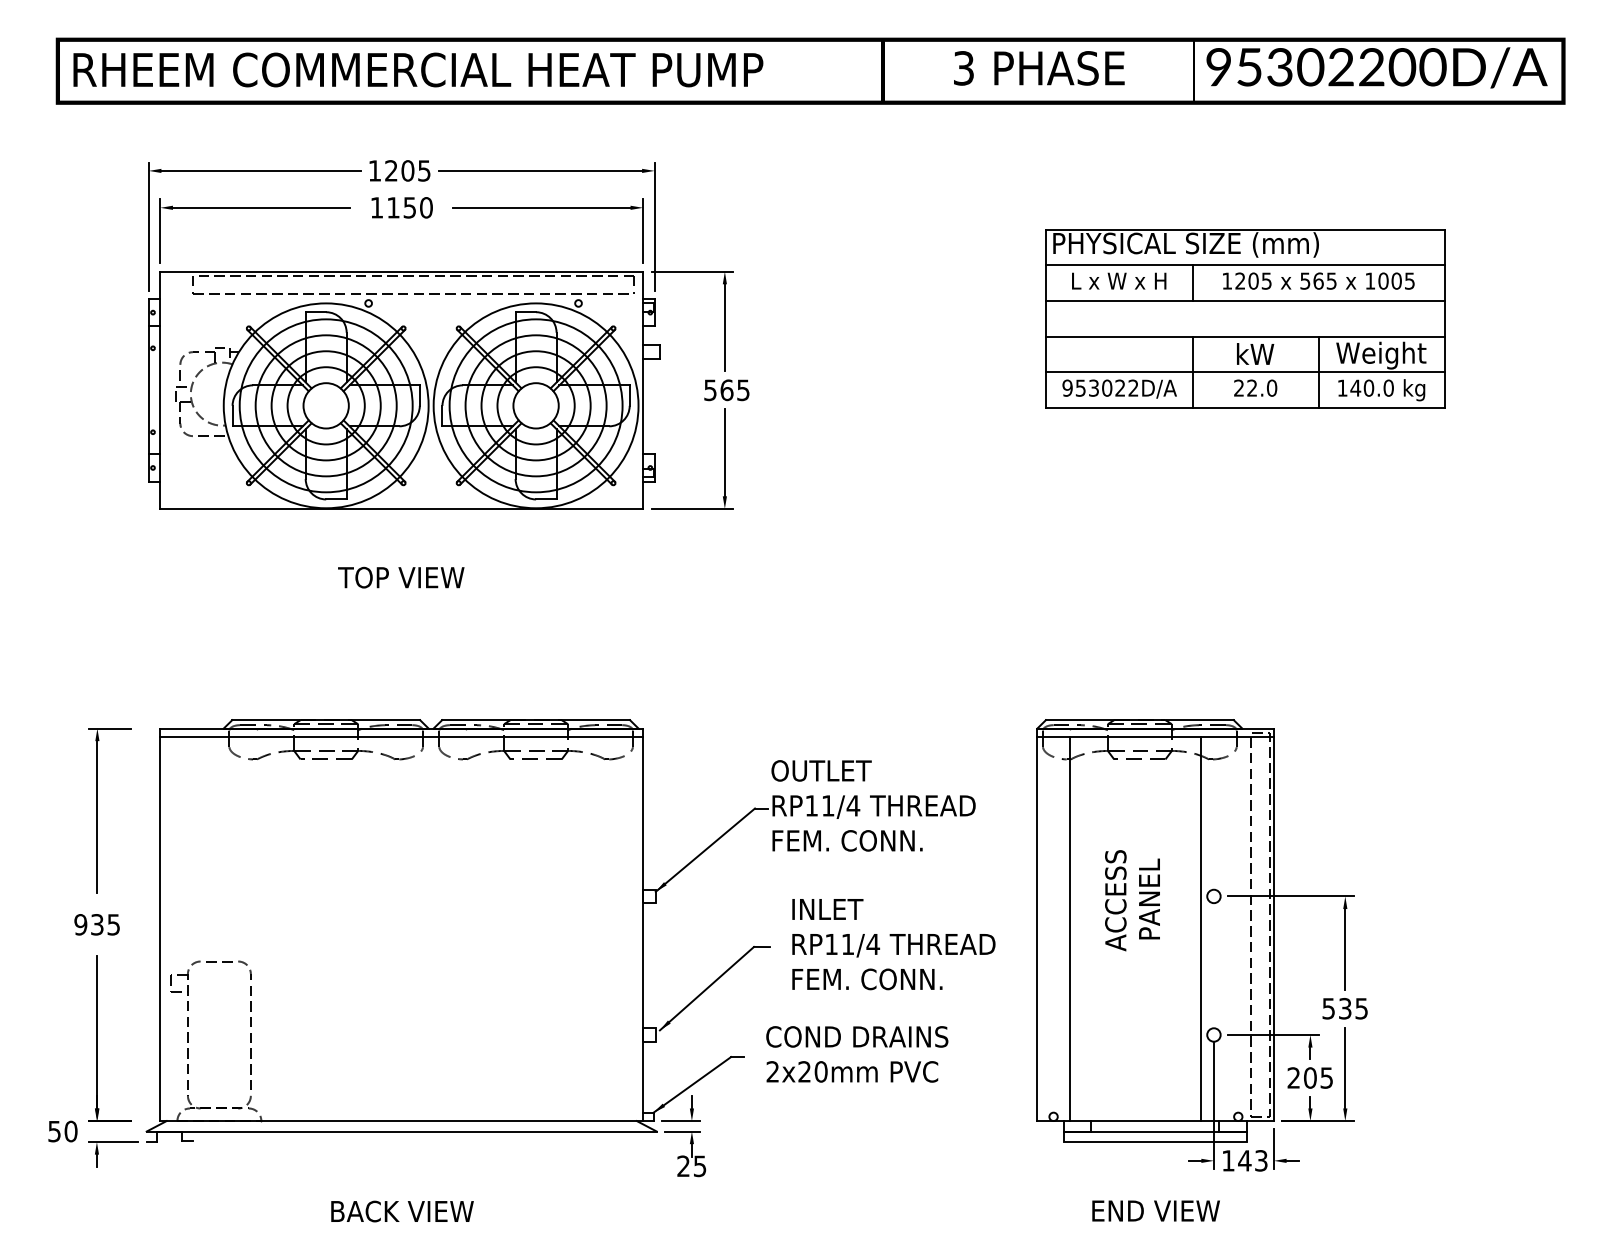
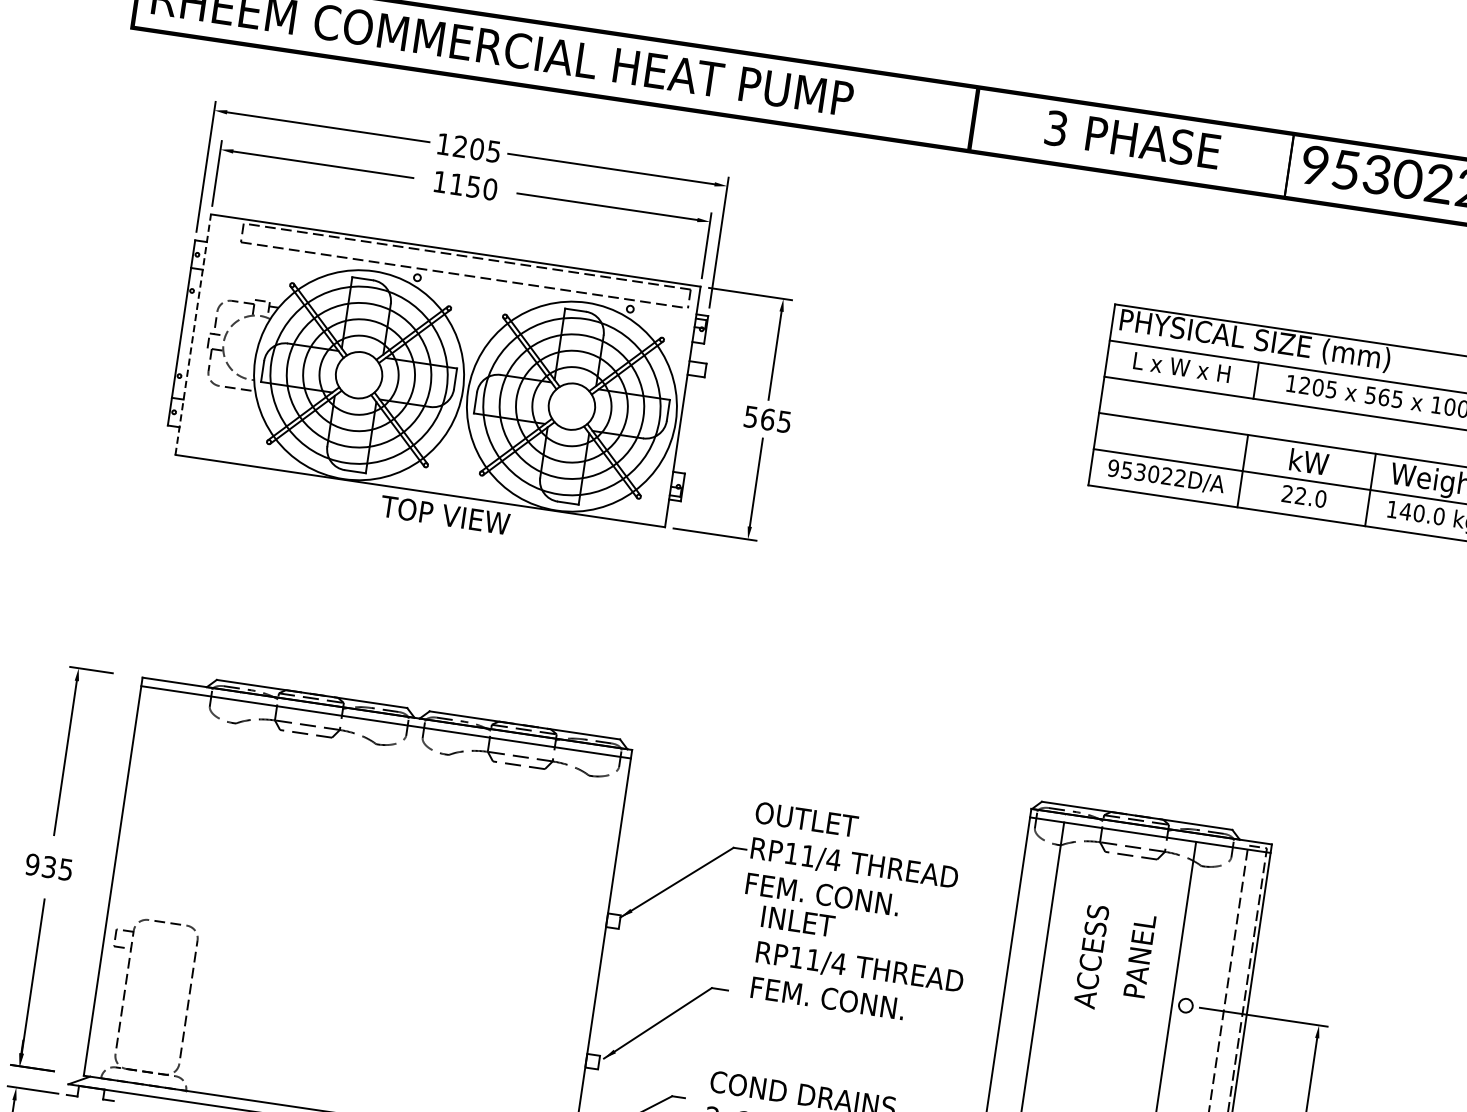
line: (160, 390) -> (193, 334), solid -> dashed
text: (401, 577) -> (445, 515), moved
text: (1149, 898) -> (1139, 955), moved
text: (1115, 900) -> (1091, 956), moved
text: (893, 944) -> (859, 966), moved

